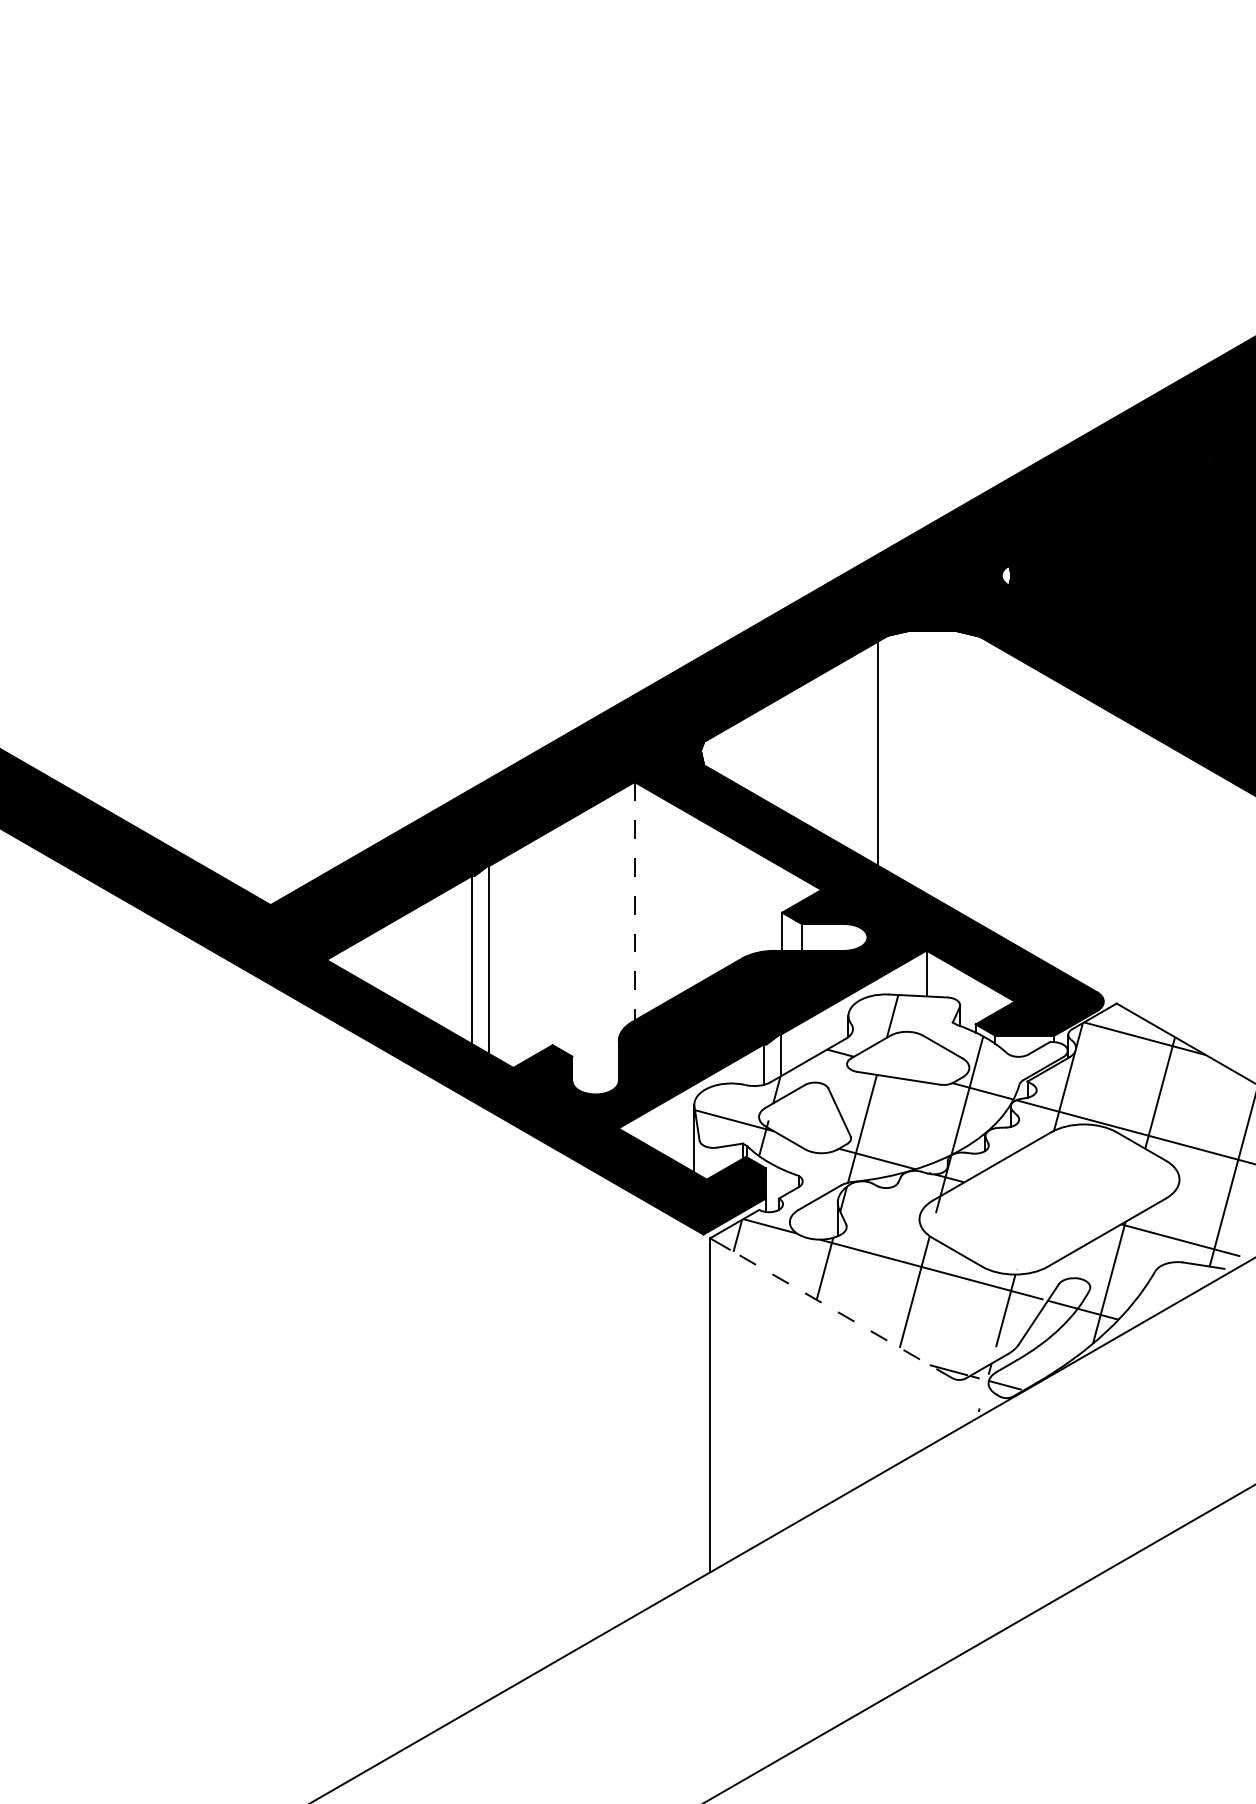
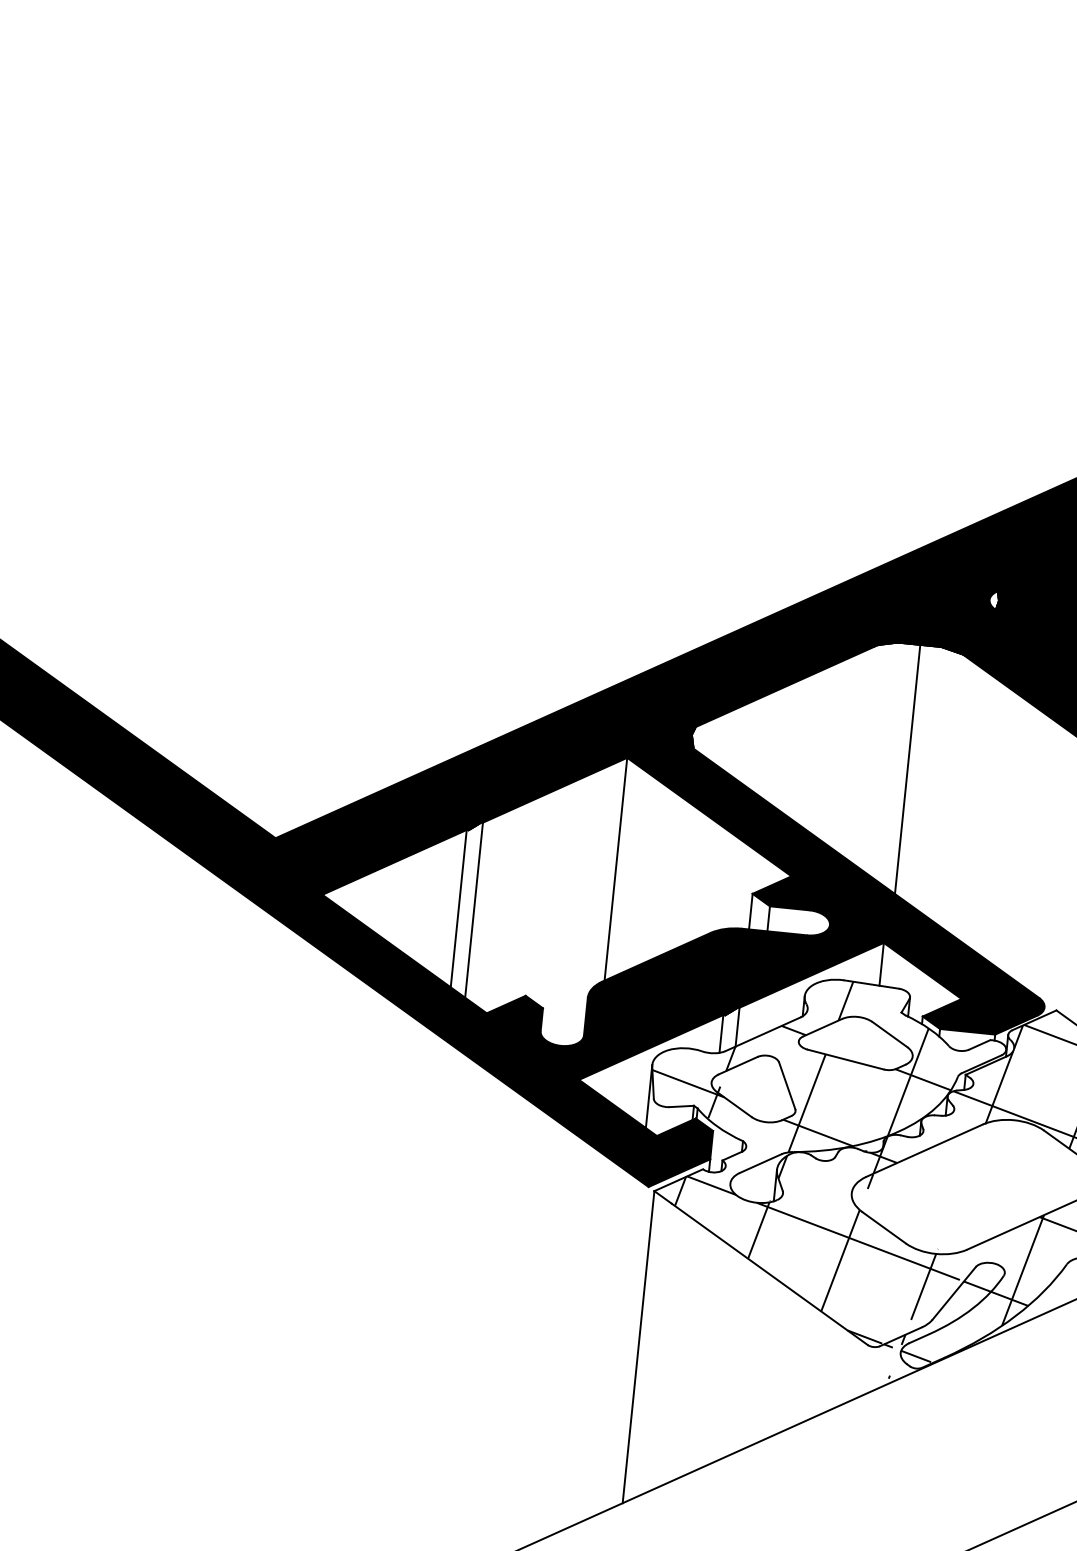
line: (878, 761) -> (908, 766), moved
line: (634, 901) -> (615, 869), dashed -> solid
line: (841, 1314) -> (769, 1274), dashed -> solid

